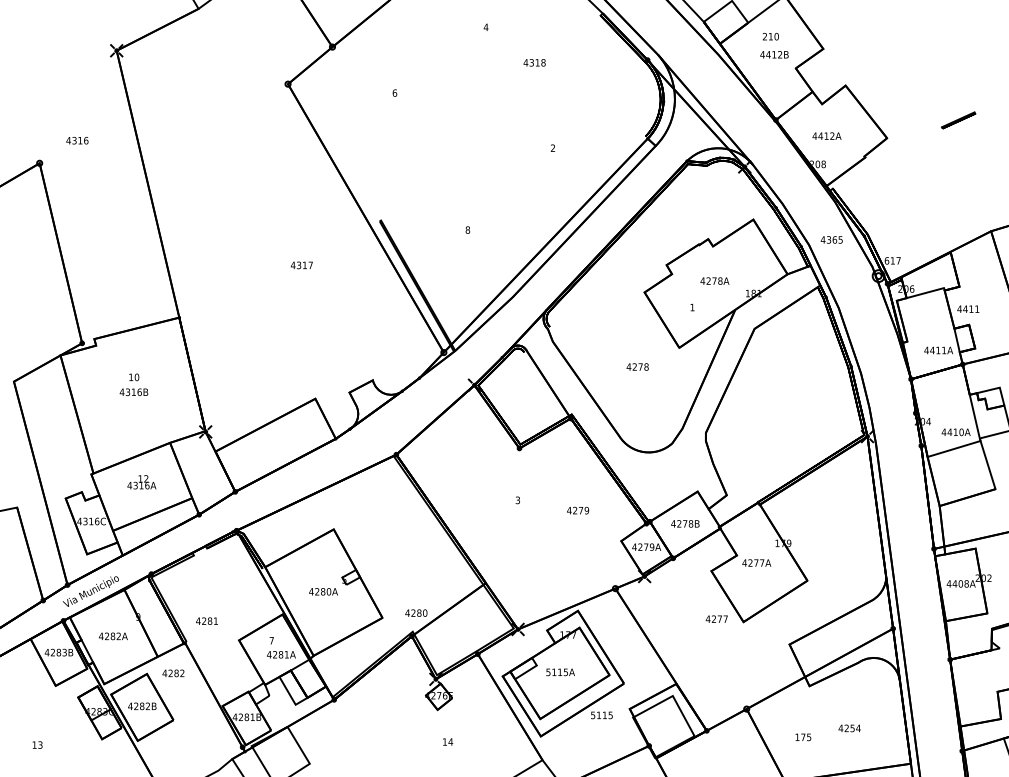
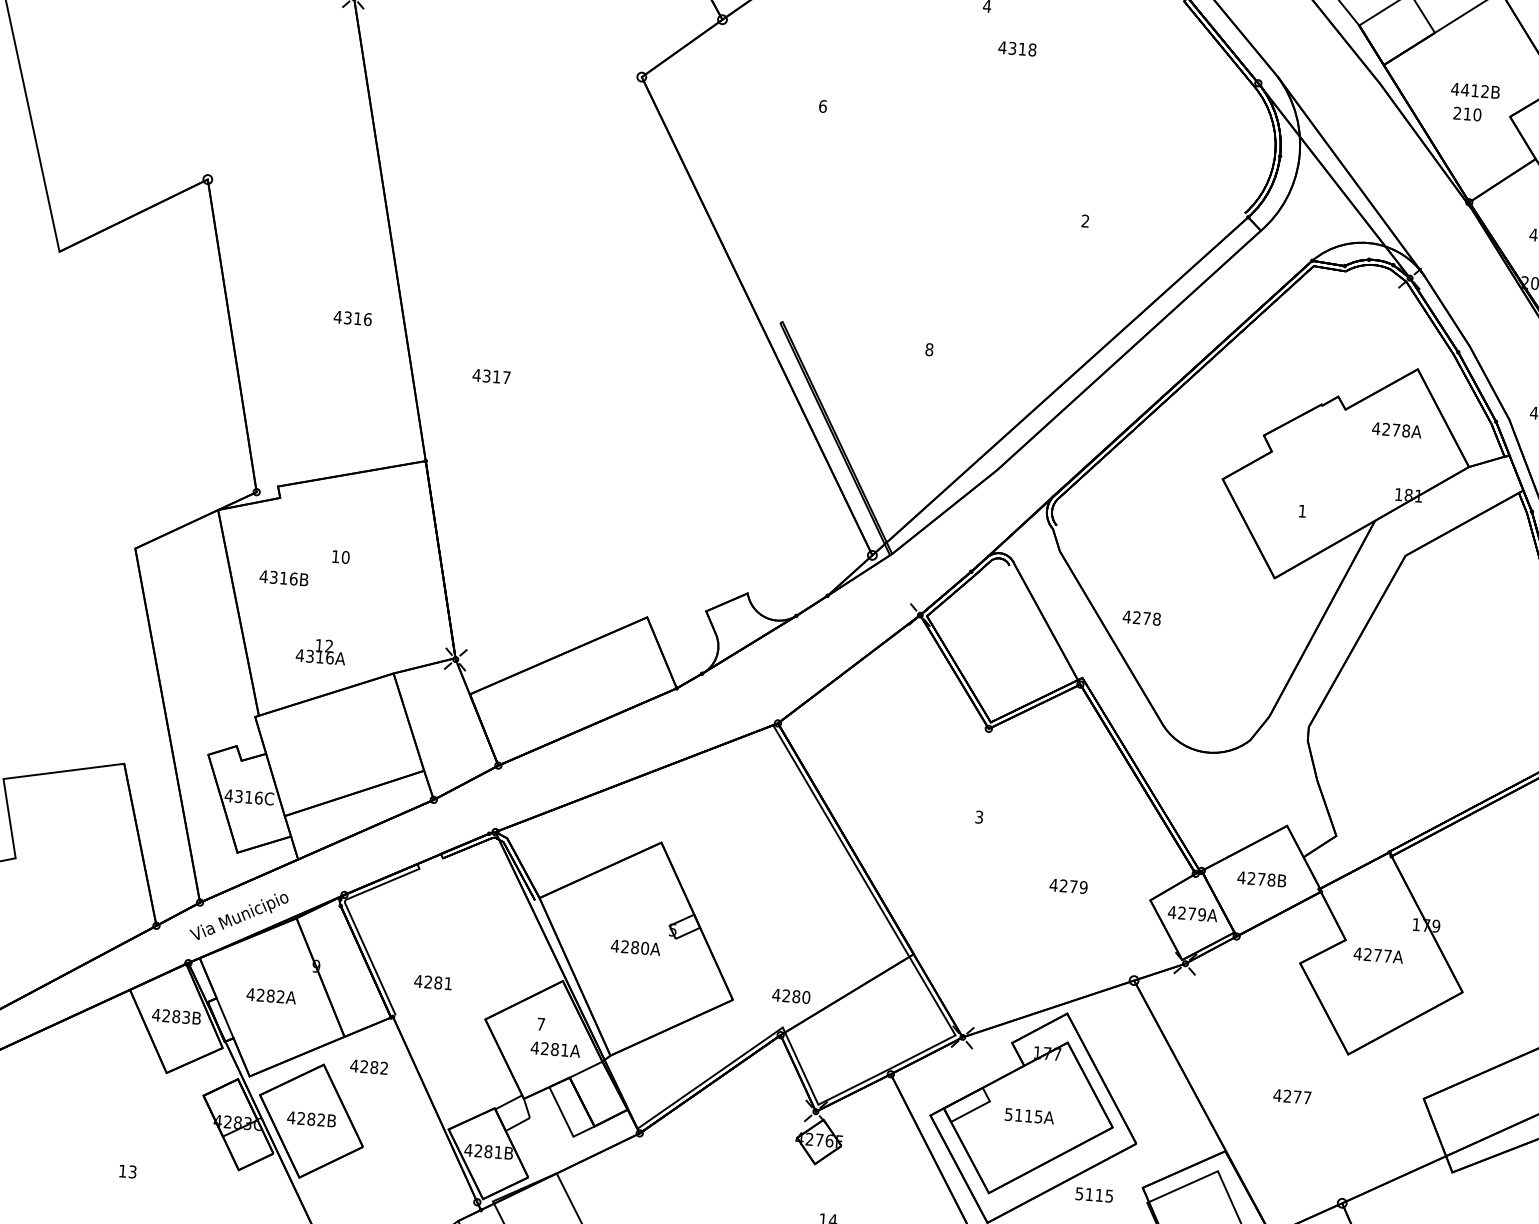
text: (770, 36) -> (1466, 113), moved
text: (534, 62) -> (1017, 48), moved
text: (77, 140) -> (353, 317), moved
text: (301, 265) -> (490, 376), moved
text: (714, 280) -> (1396, 429), moved
text: (637, 366) -> (1141, 617), moved
text: (133, 392) -> (283, 578), moved
text: (141, 482) -> (320, 651), moved
text: (578, 510) -> (1069, 886), moved
text: (716, 618) -> (1291, 1095), moved

